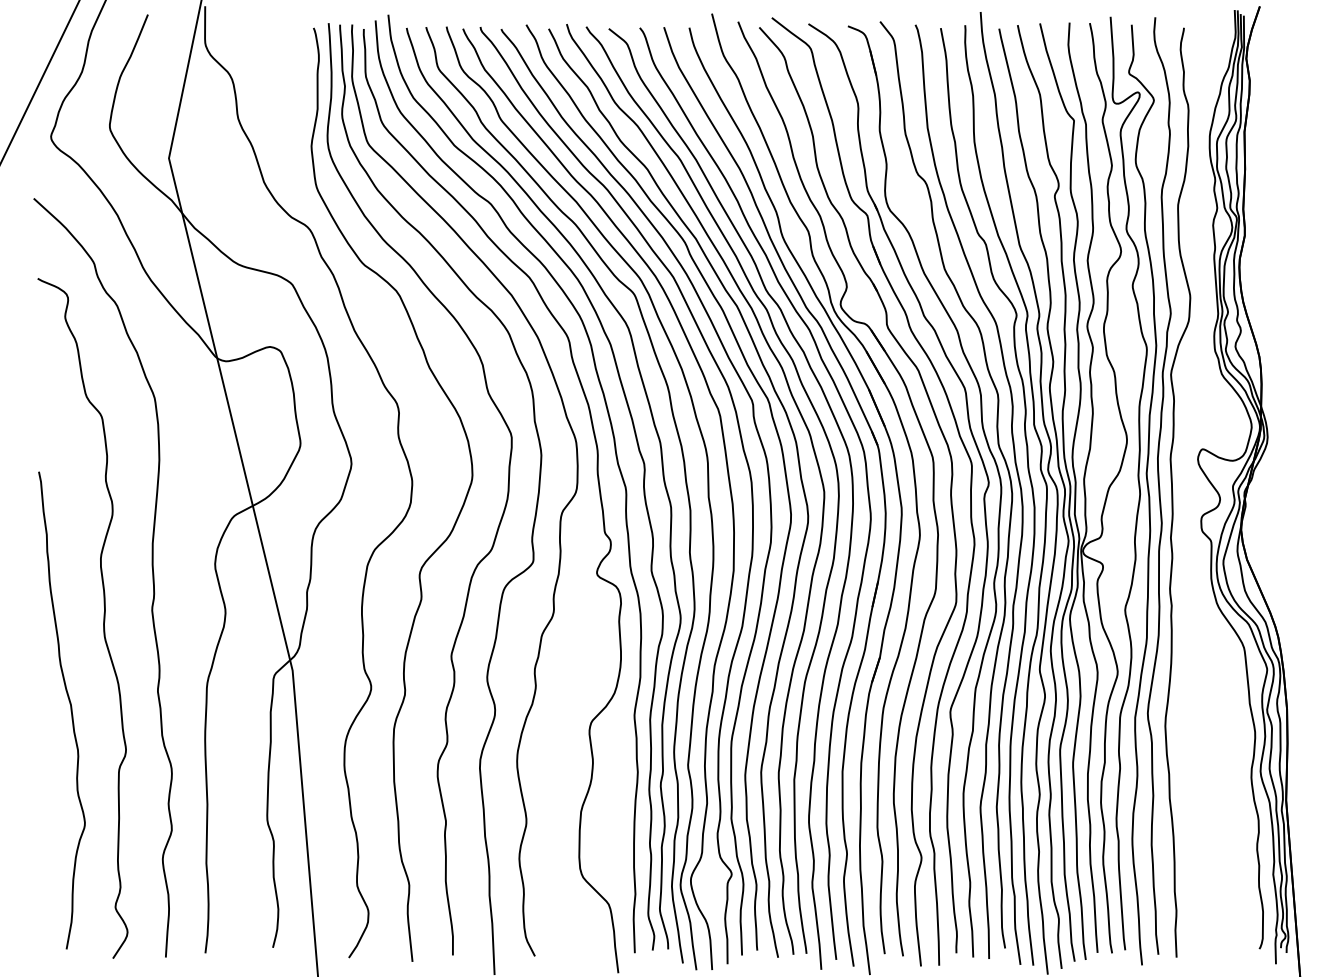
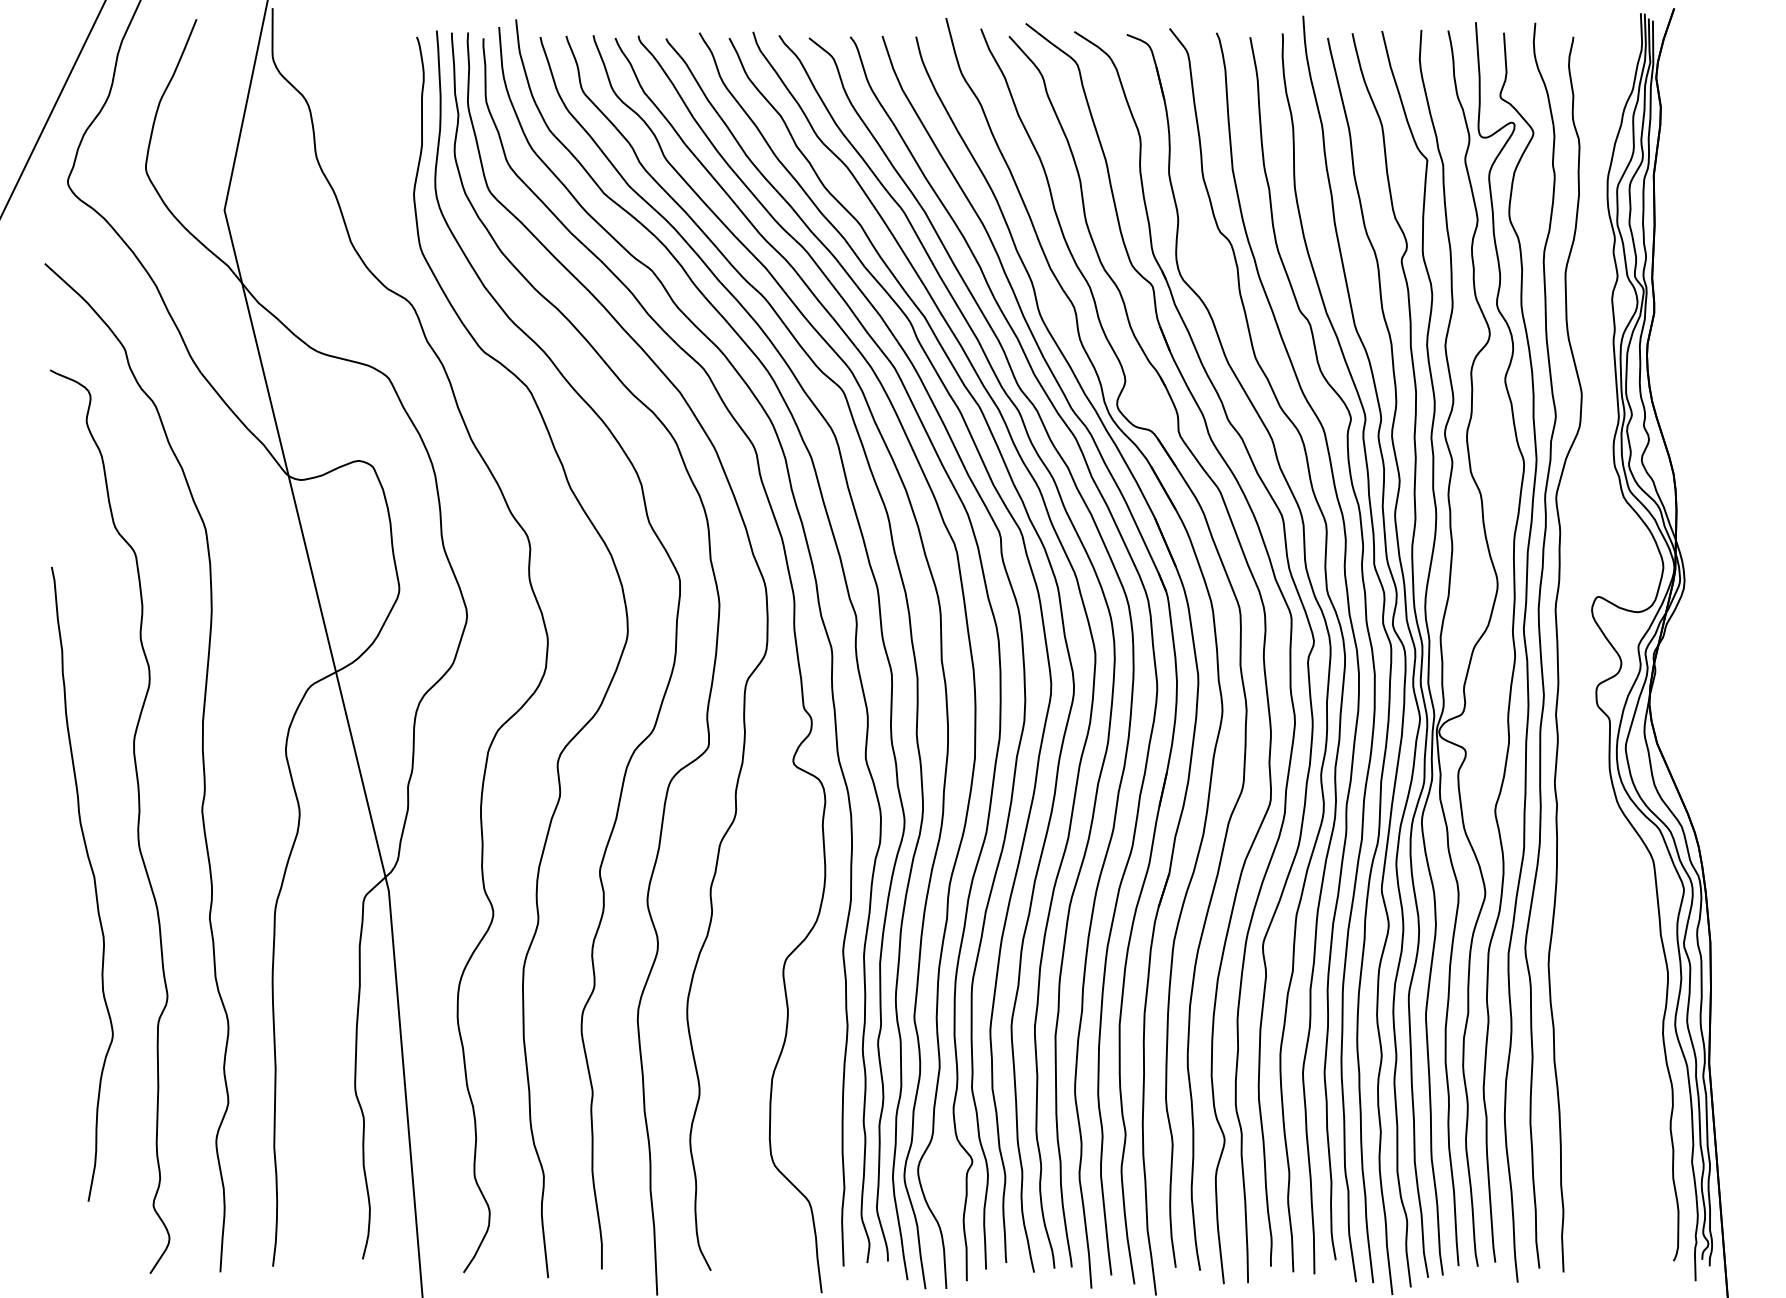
curve: (70, 710) -> (93, 884), moved

